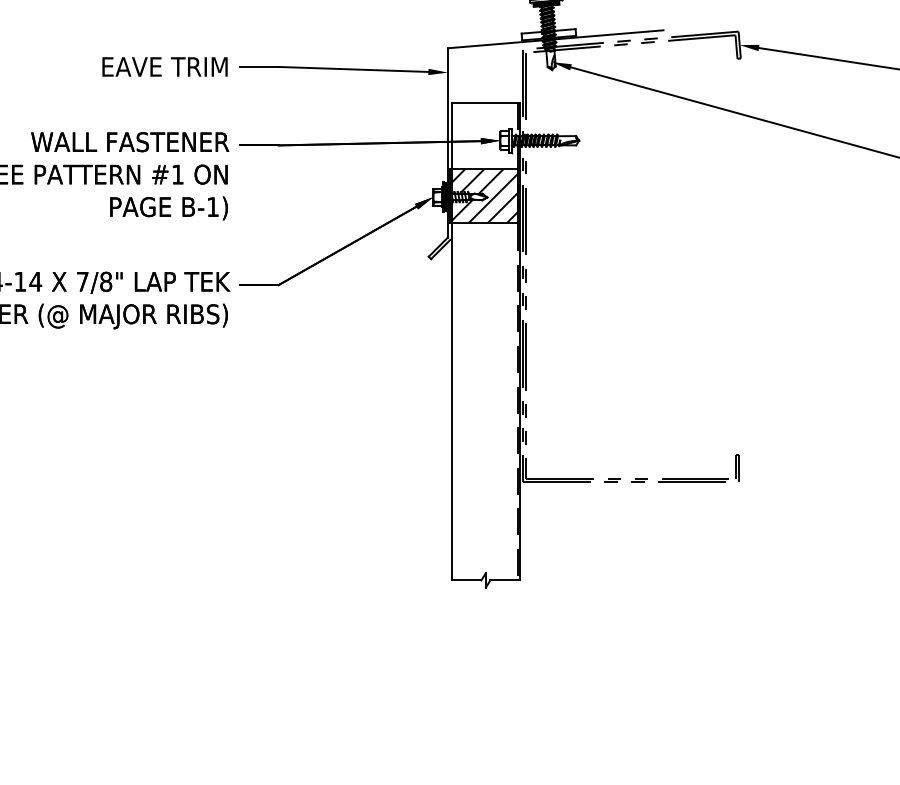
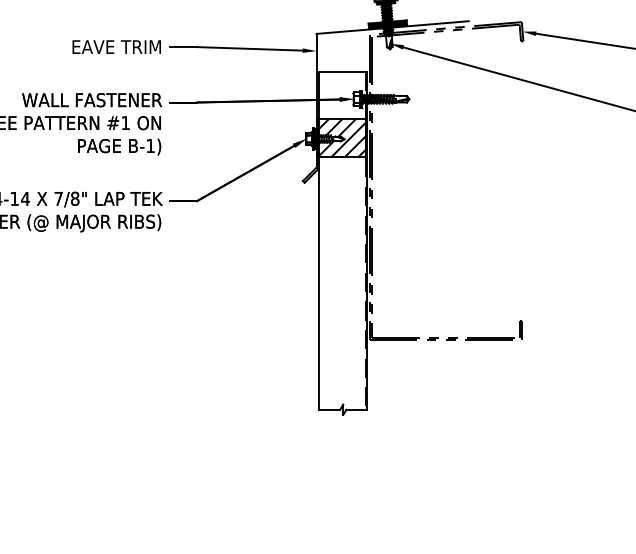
fill: (548, 34) -> (387, 24), added

